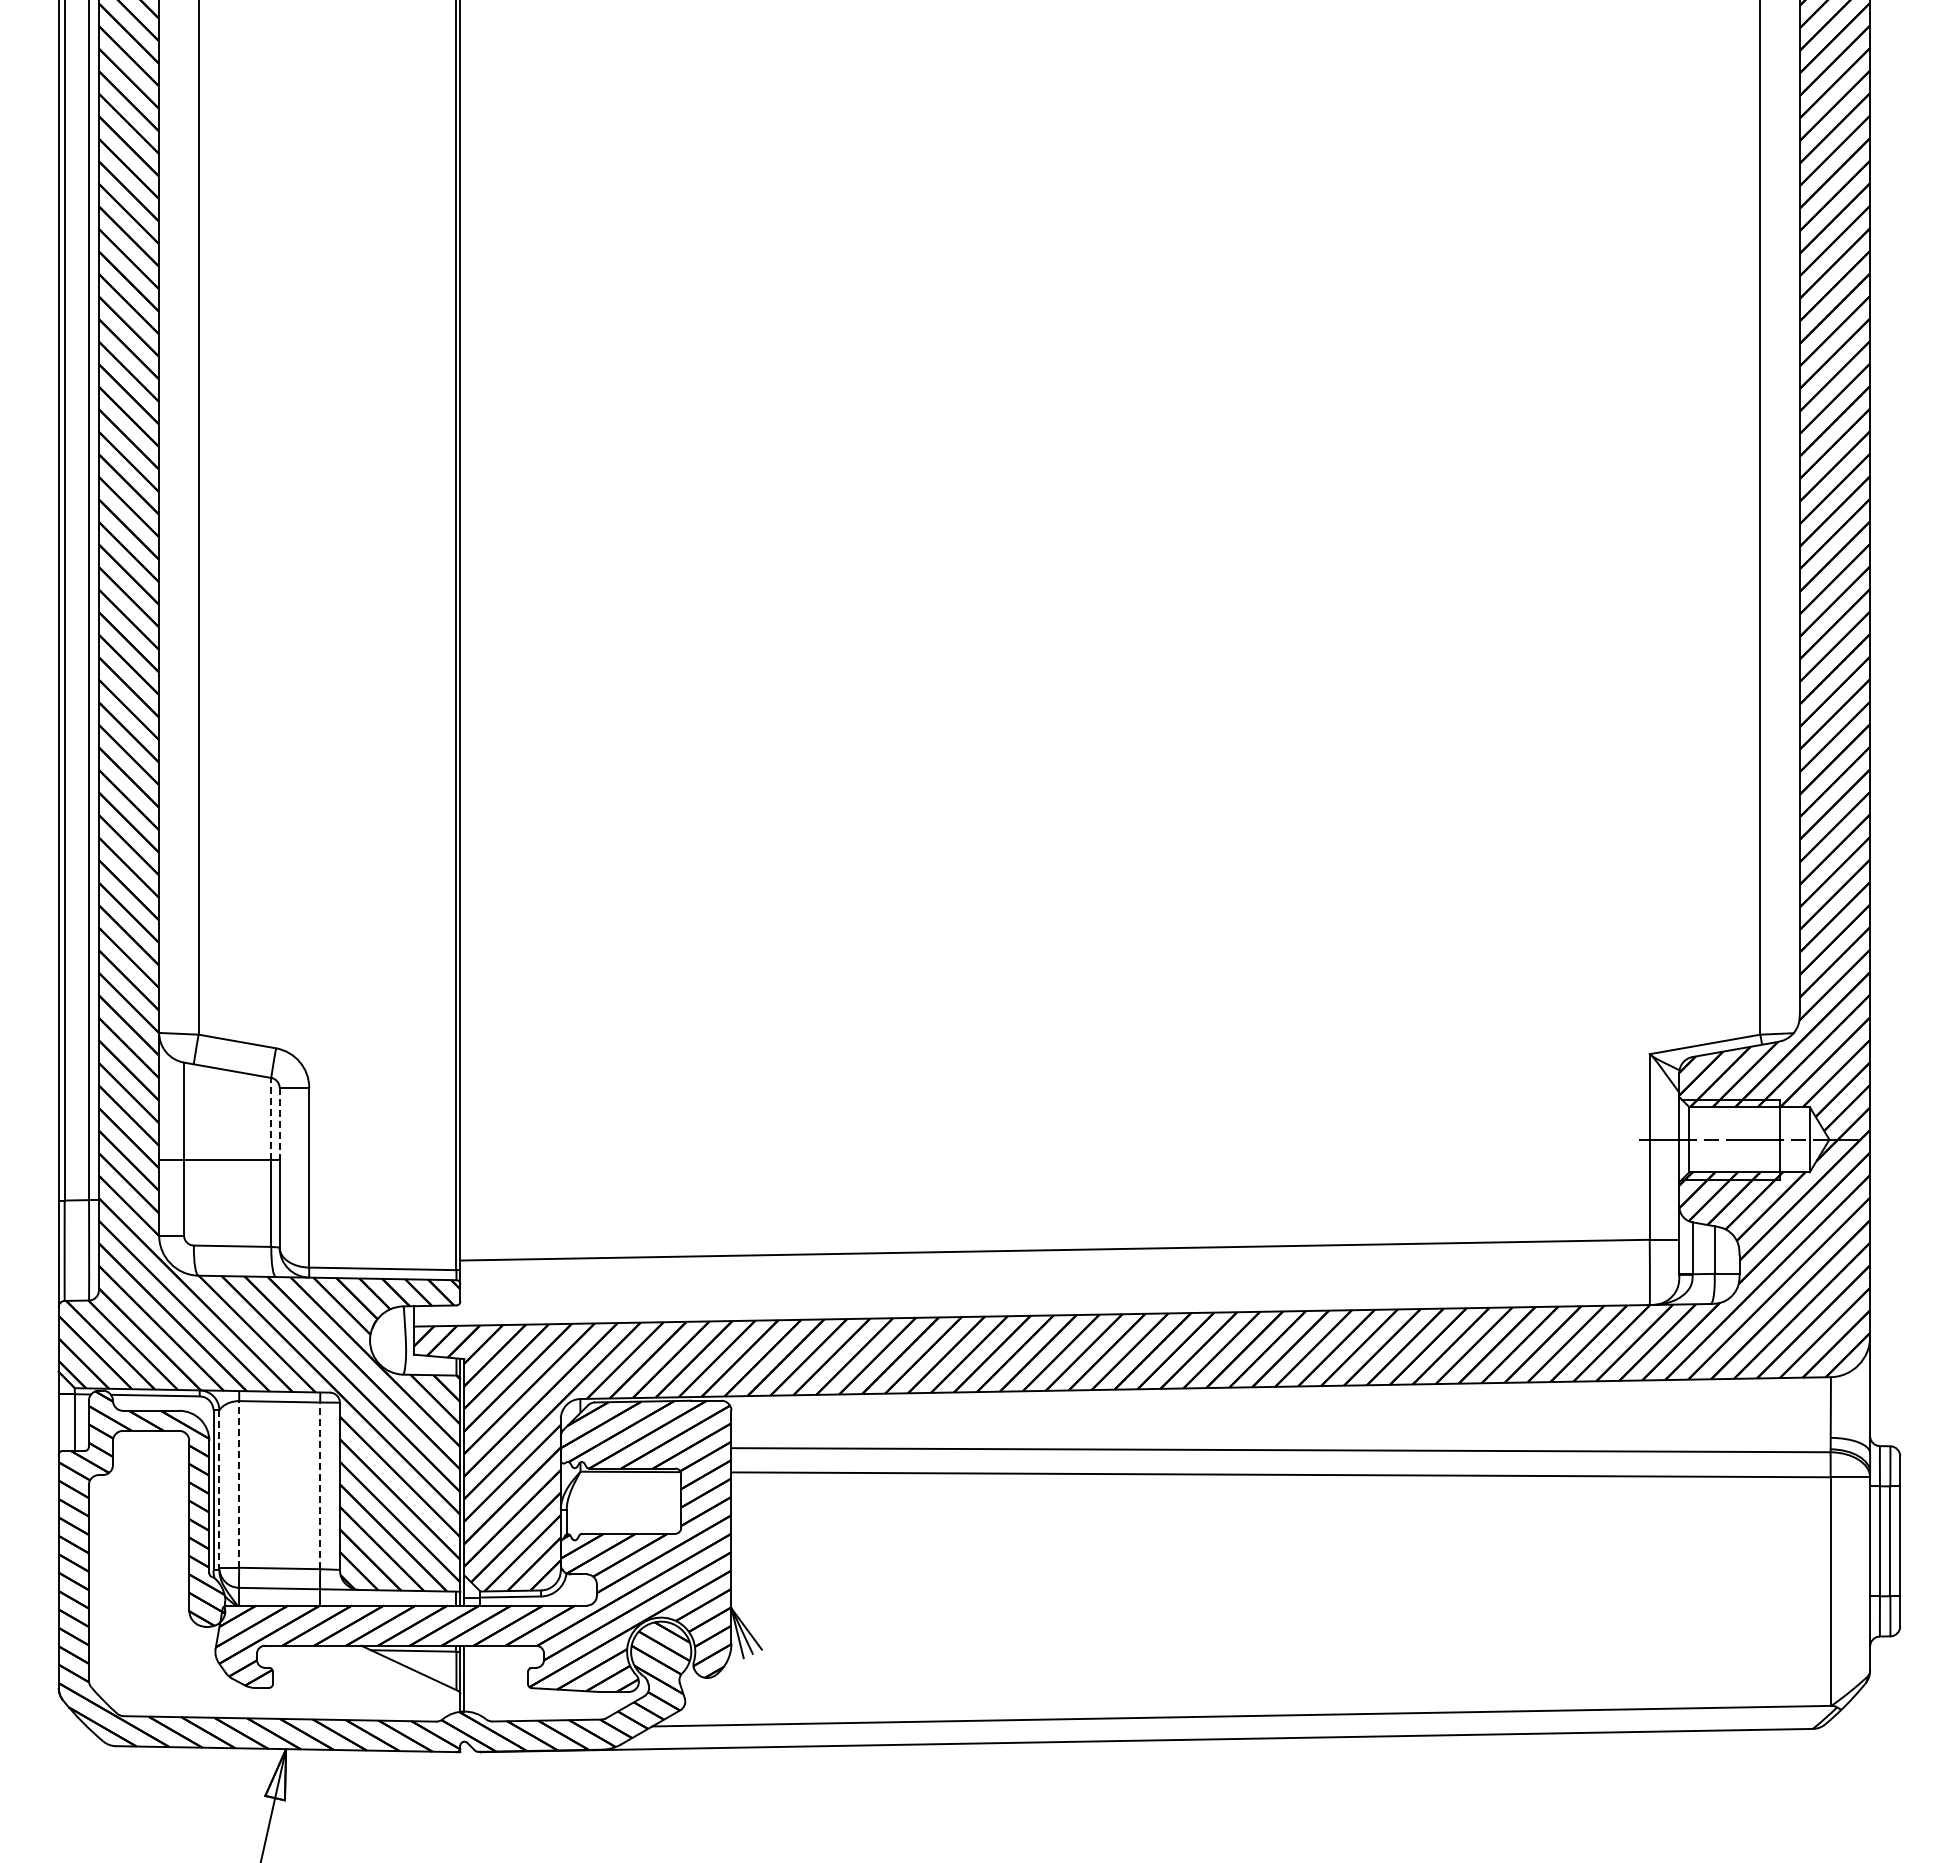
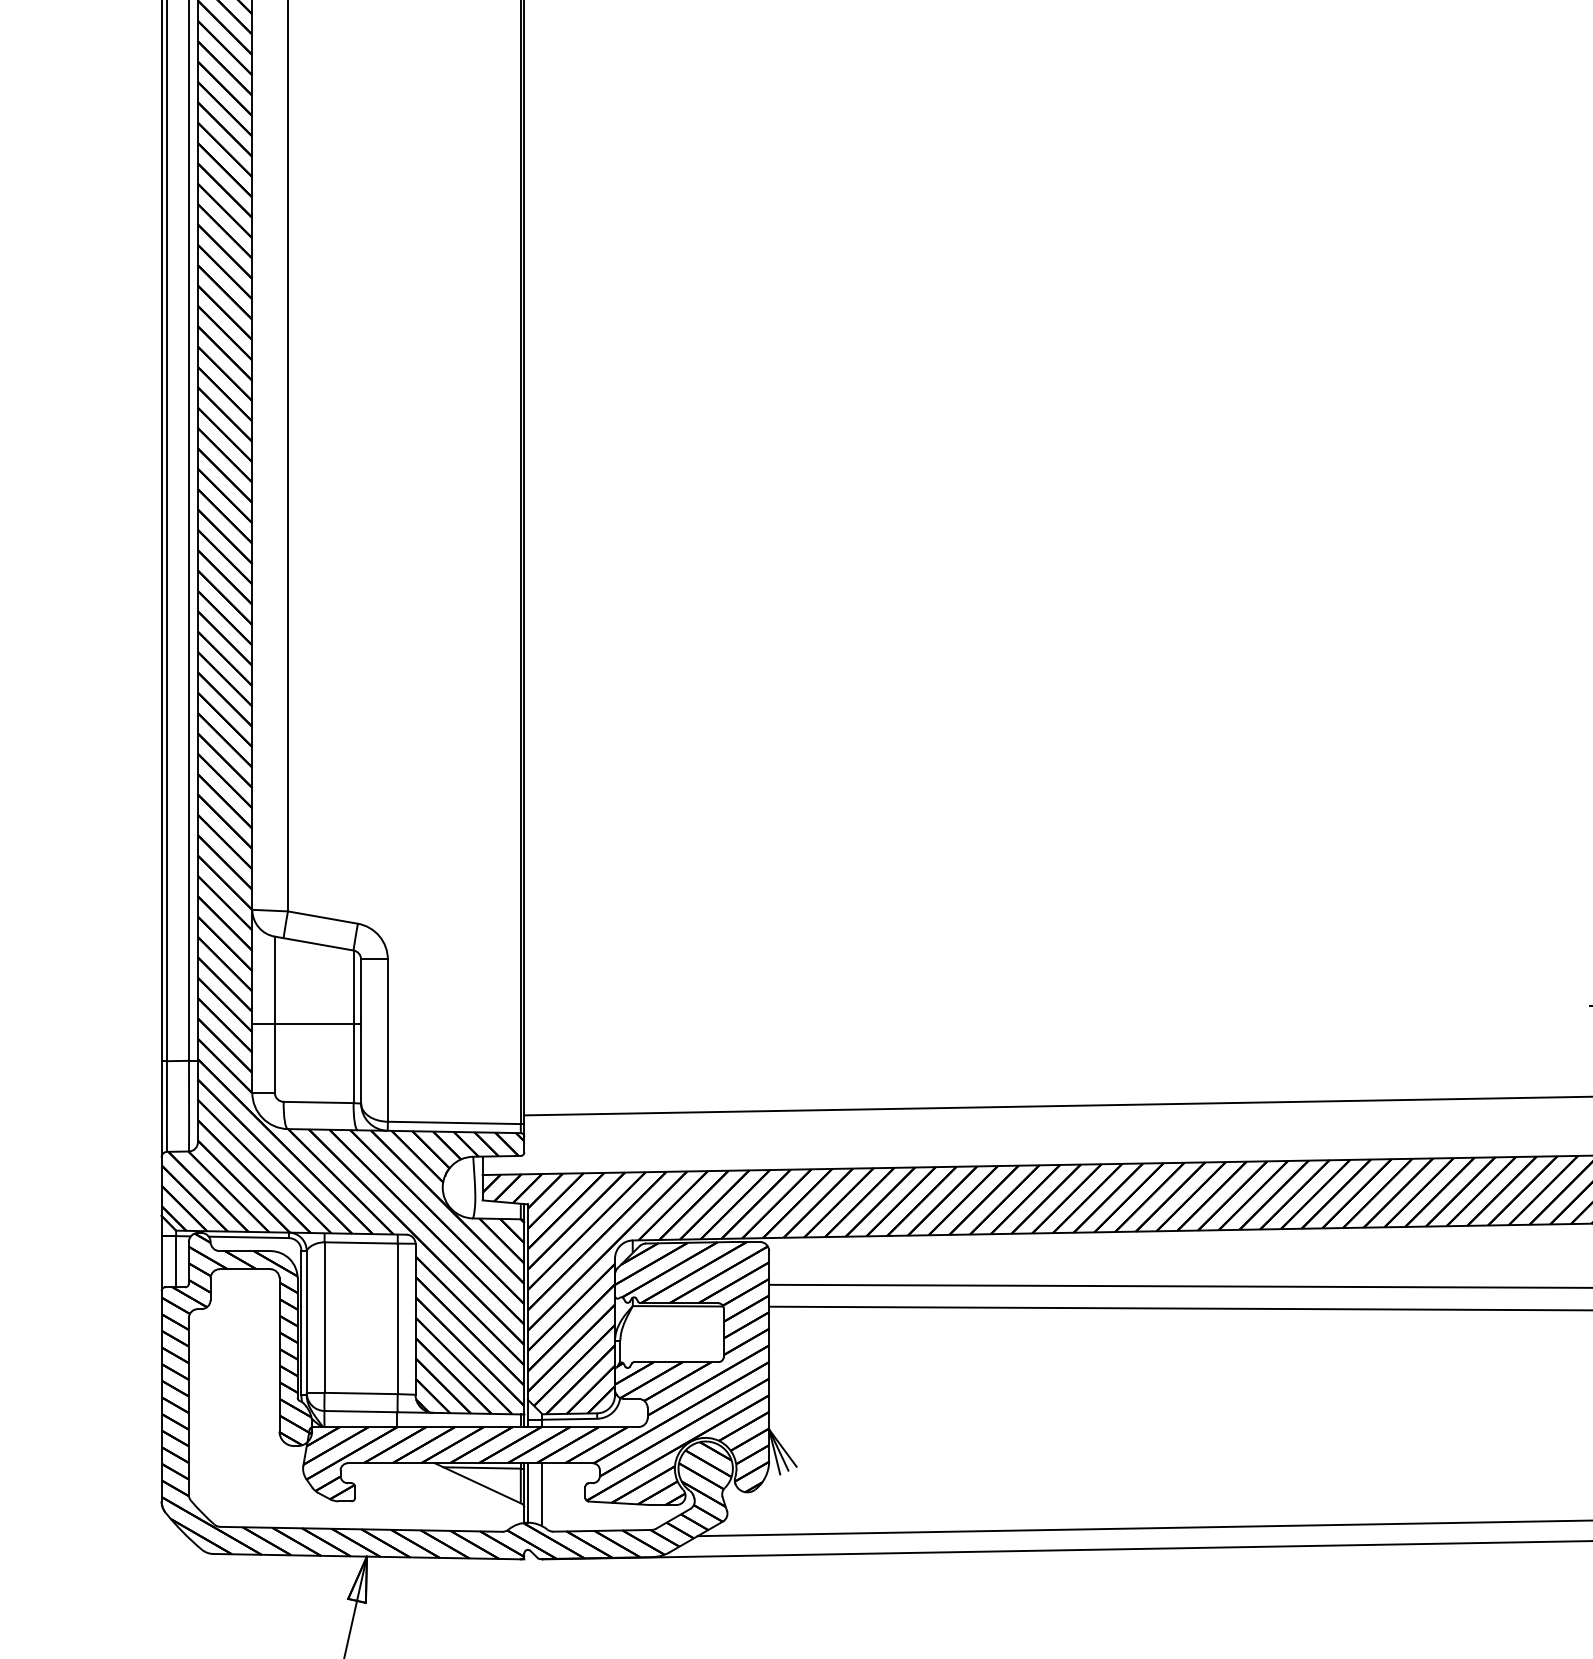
line: (271, 1118) -> (353, 987), dashed -> solid
line: (279, 1123) -> (360, 991), dashed -> solid
line: (239, 1483) -> (324, 1316), dashed -> solid
line: (320, 1485) -> (398, 1318), dashed -> solid
line: (219, 1489) -> (306, 1322), dashed -> solid
line: (480, 1680) -> (542, 1494), added

